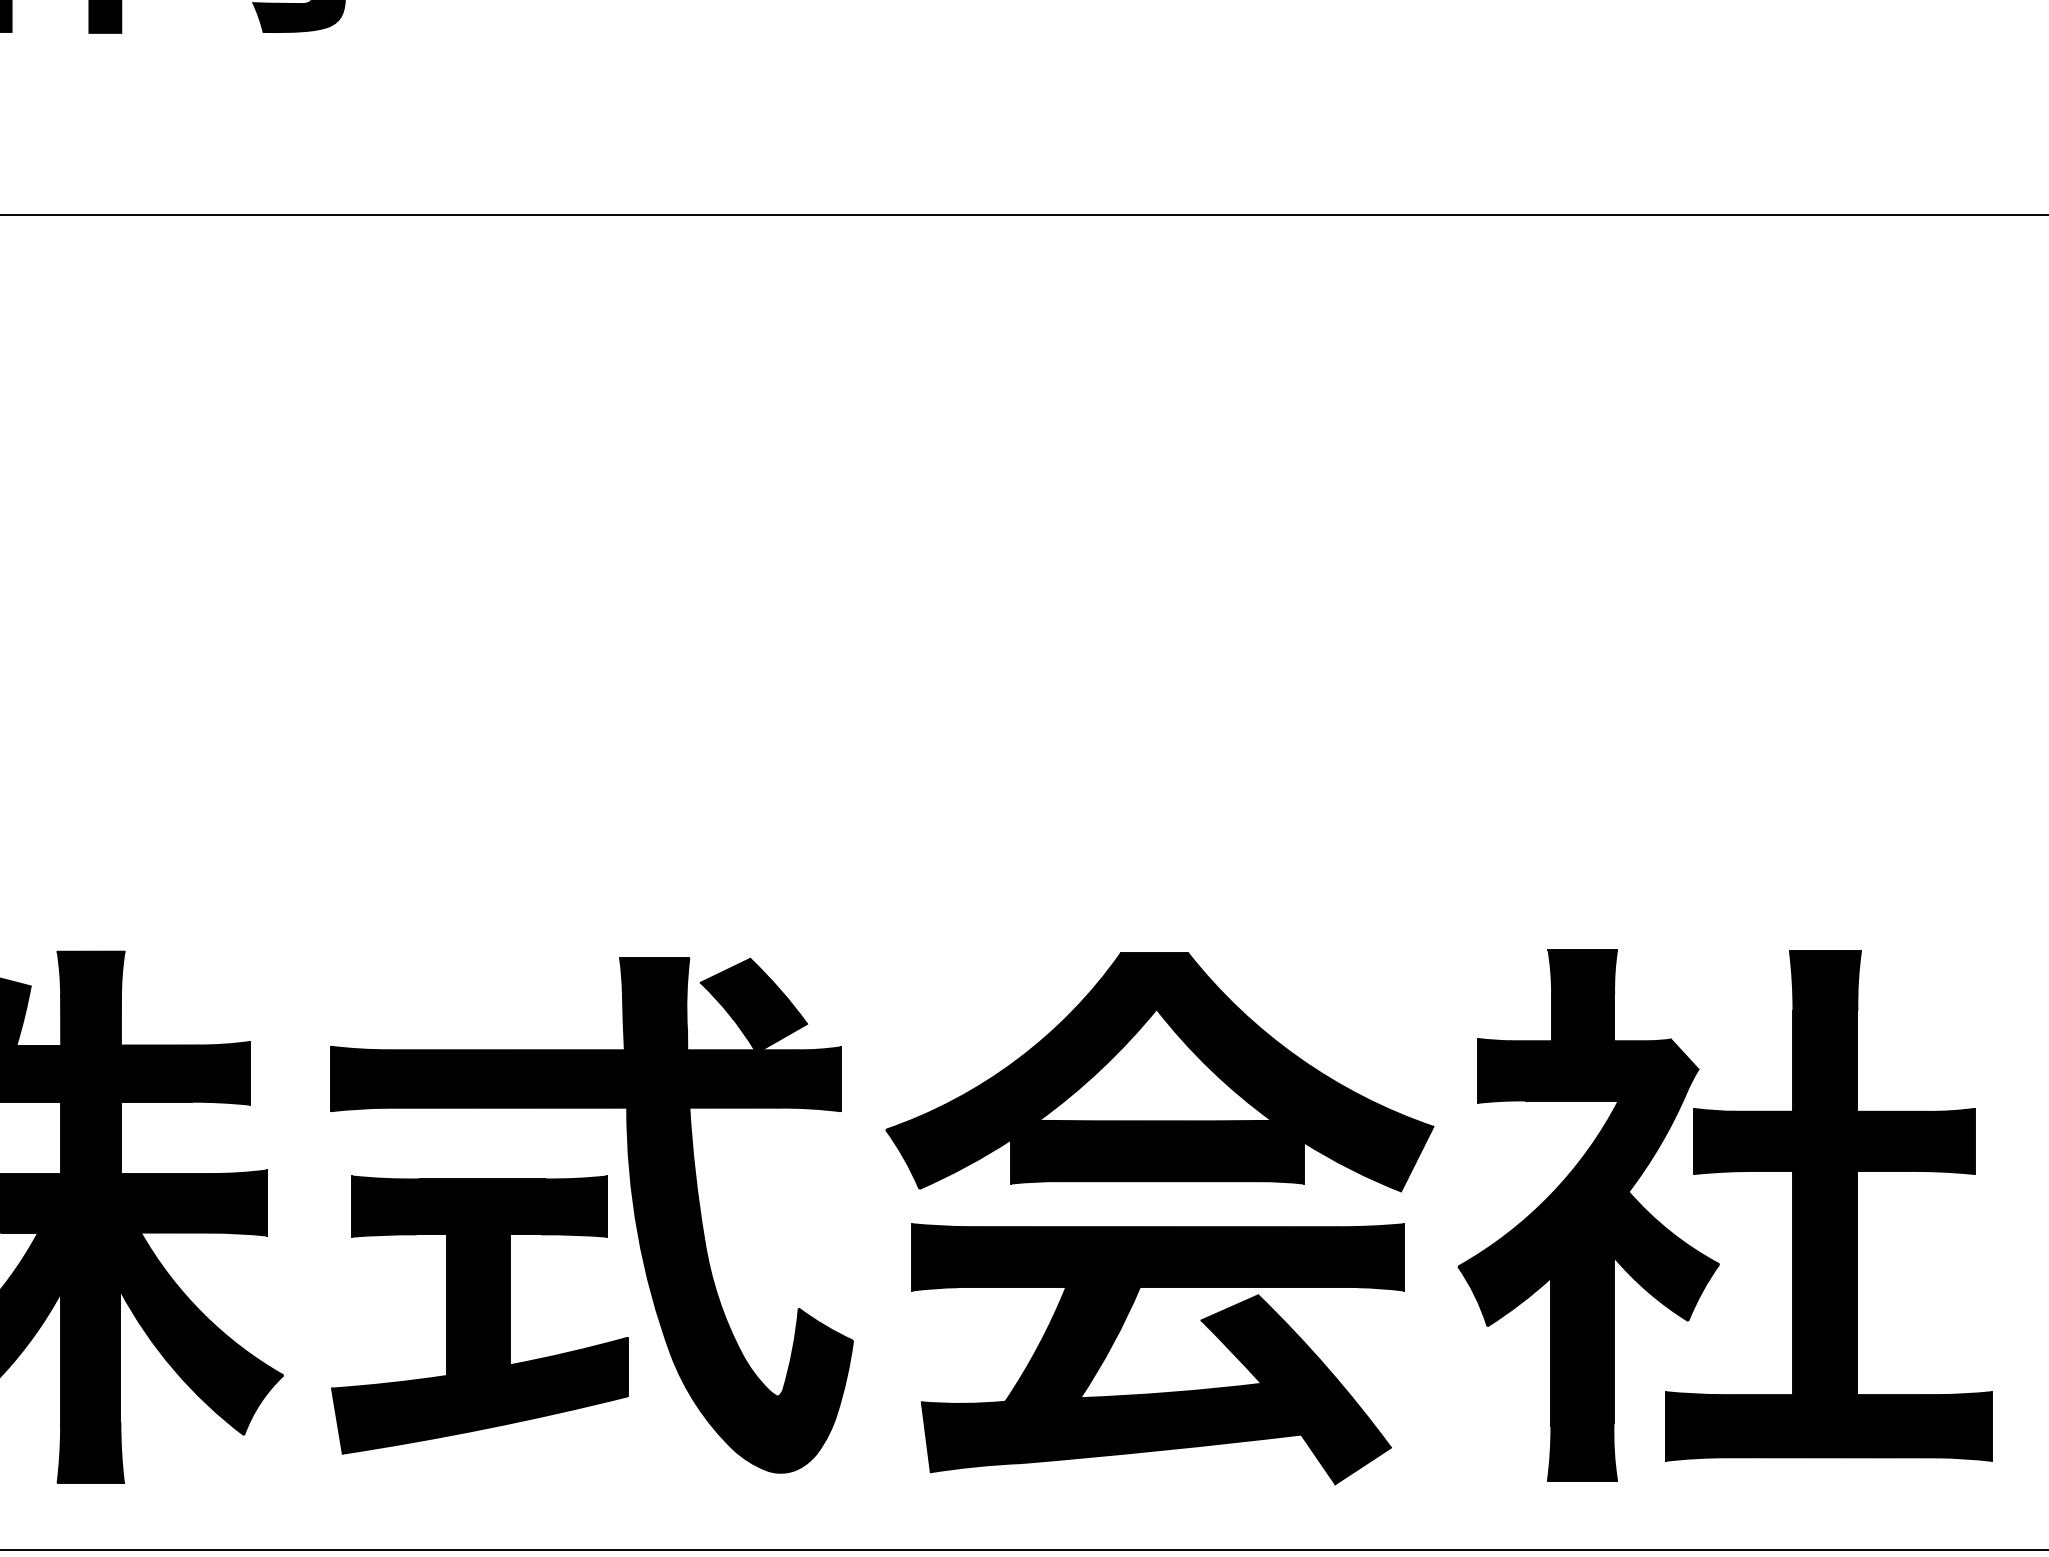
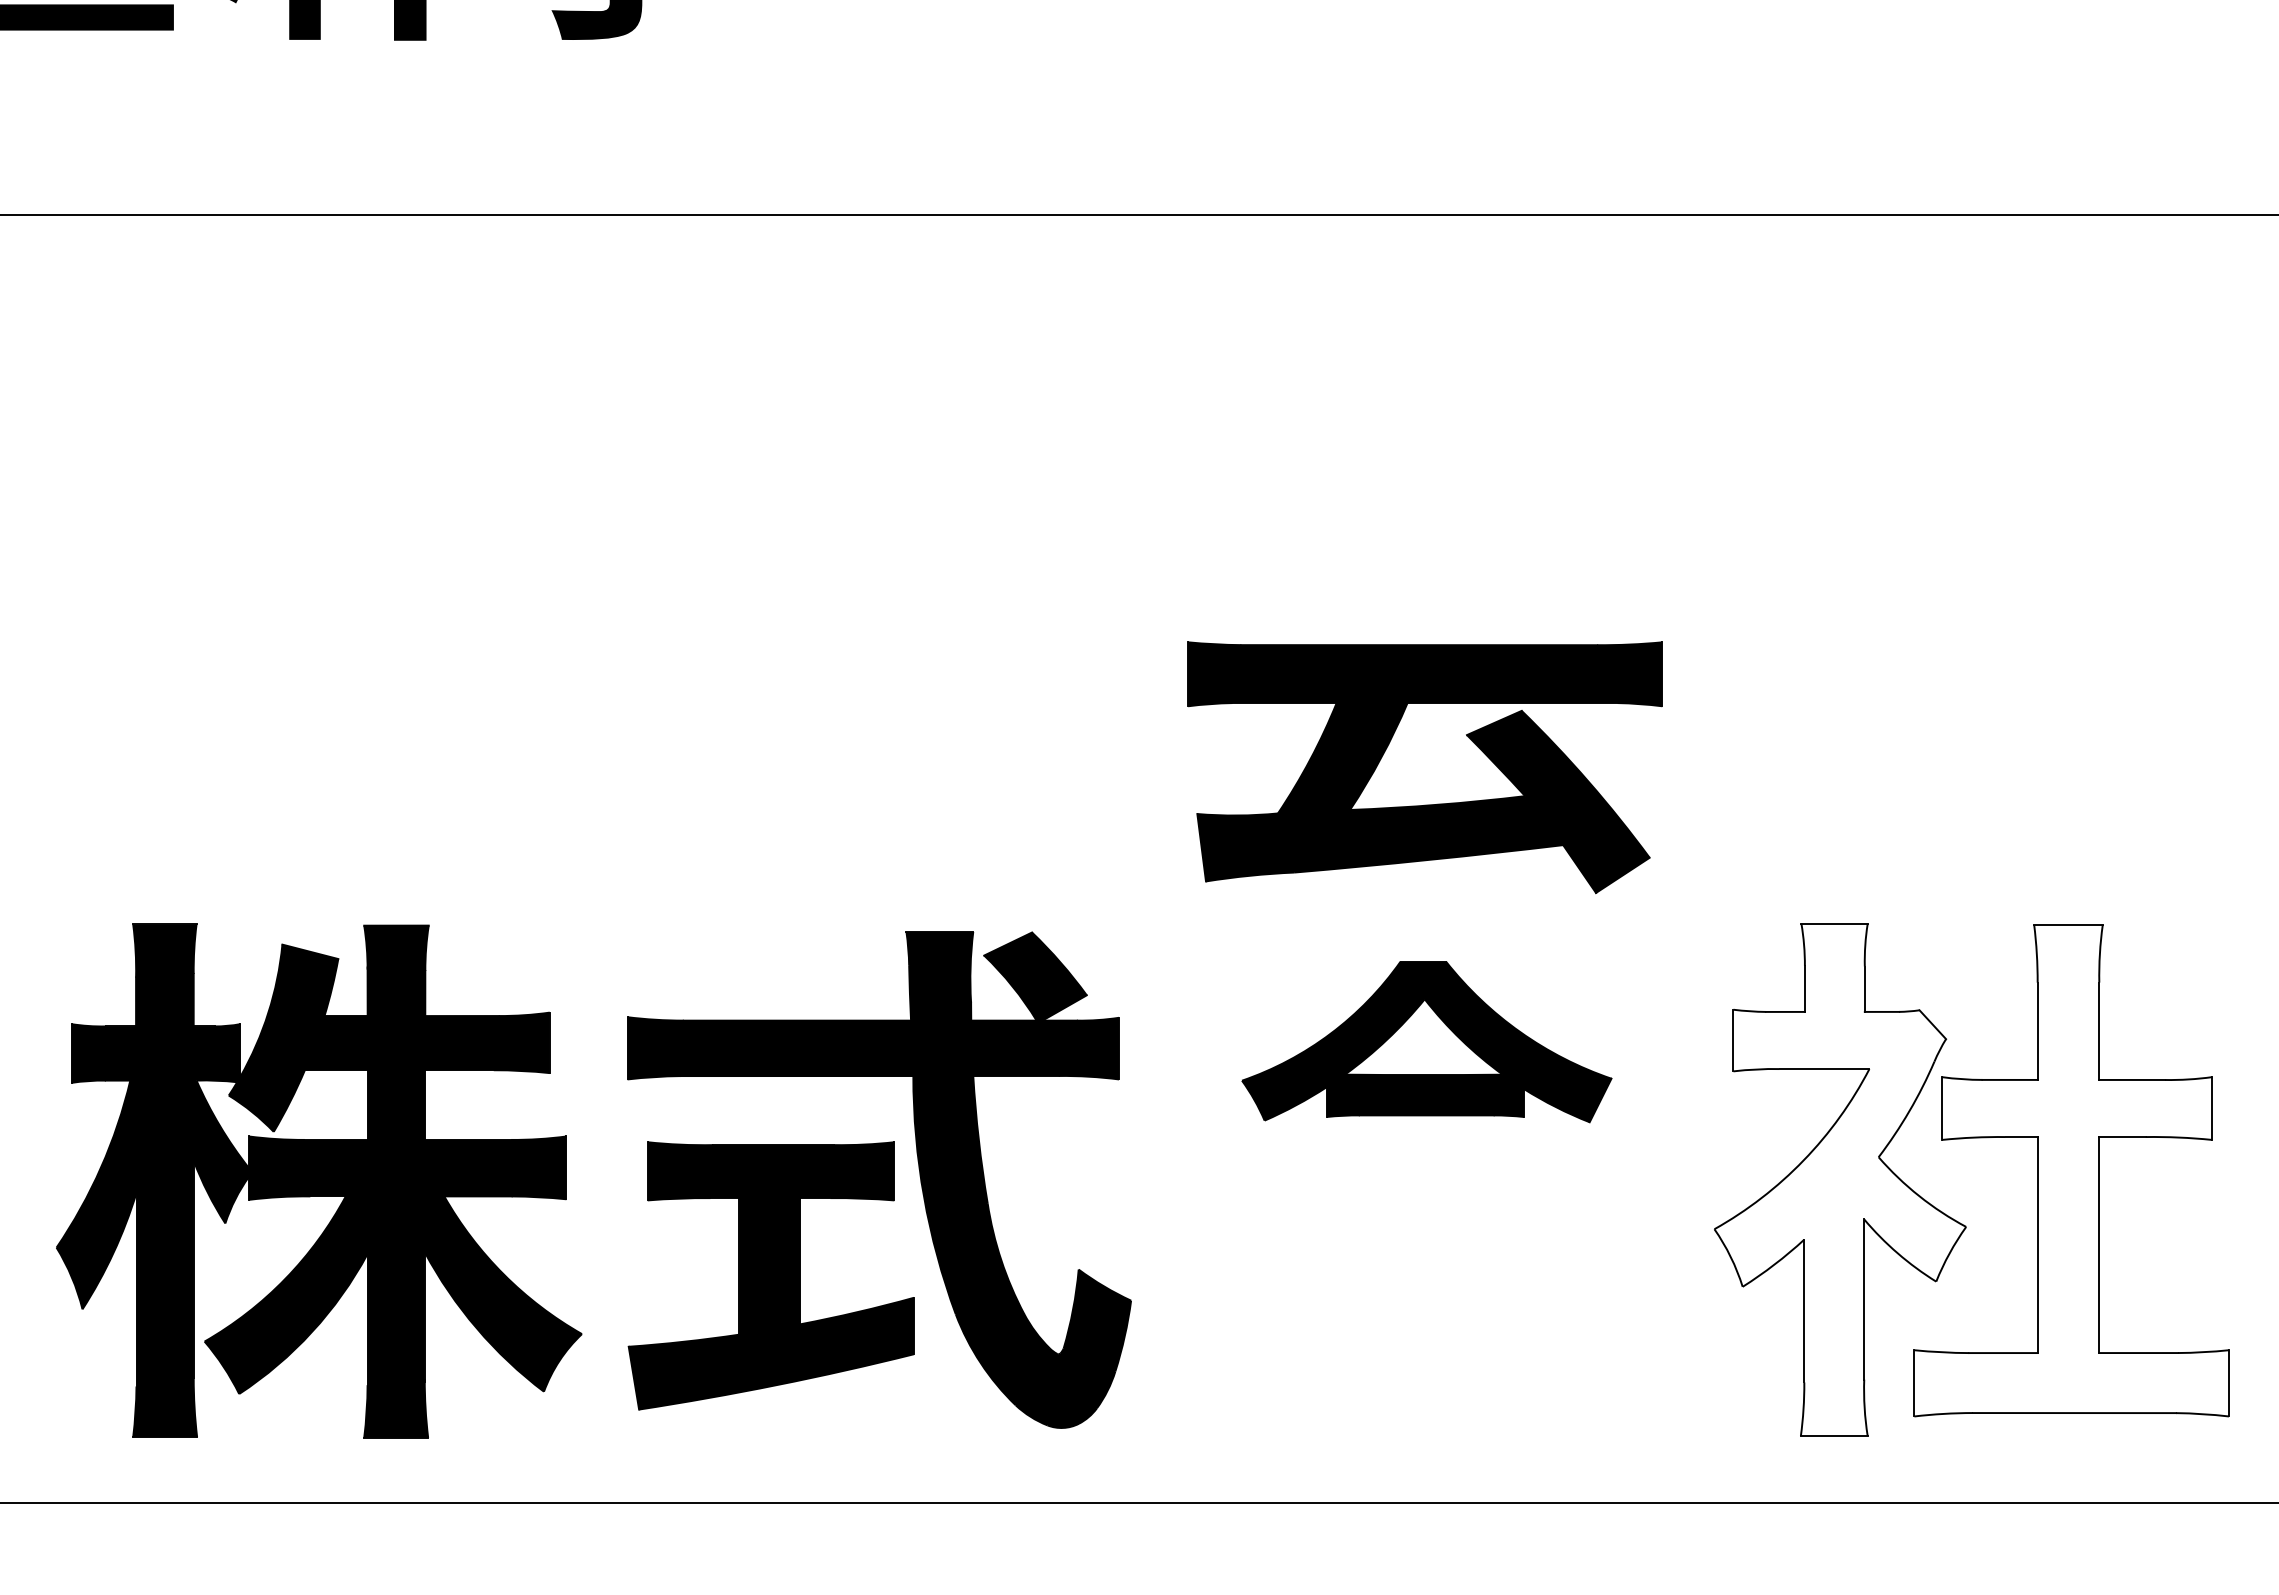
part: (1159, 1071) -> (1426, 1041), size x0.7
fill: (1828, 1205) -> (2071, 1170), removed
fill: (1588, 1215) -> (1840, 1179), removed
part: (1157, 1392) -> (1424, 804), moved

